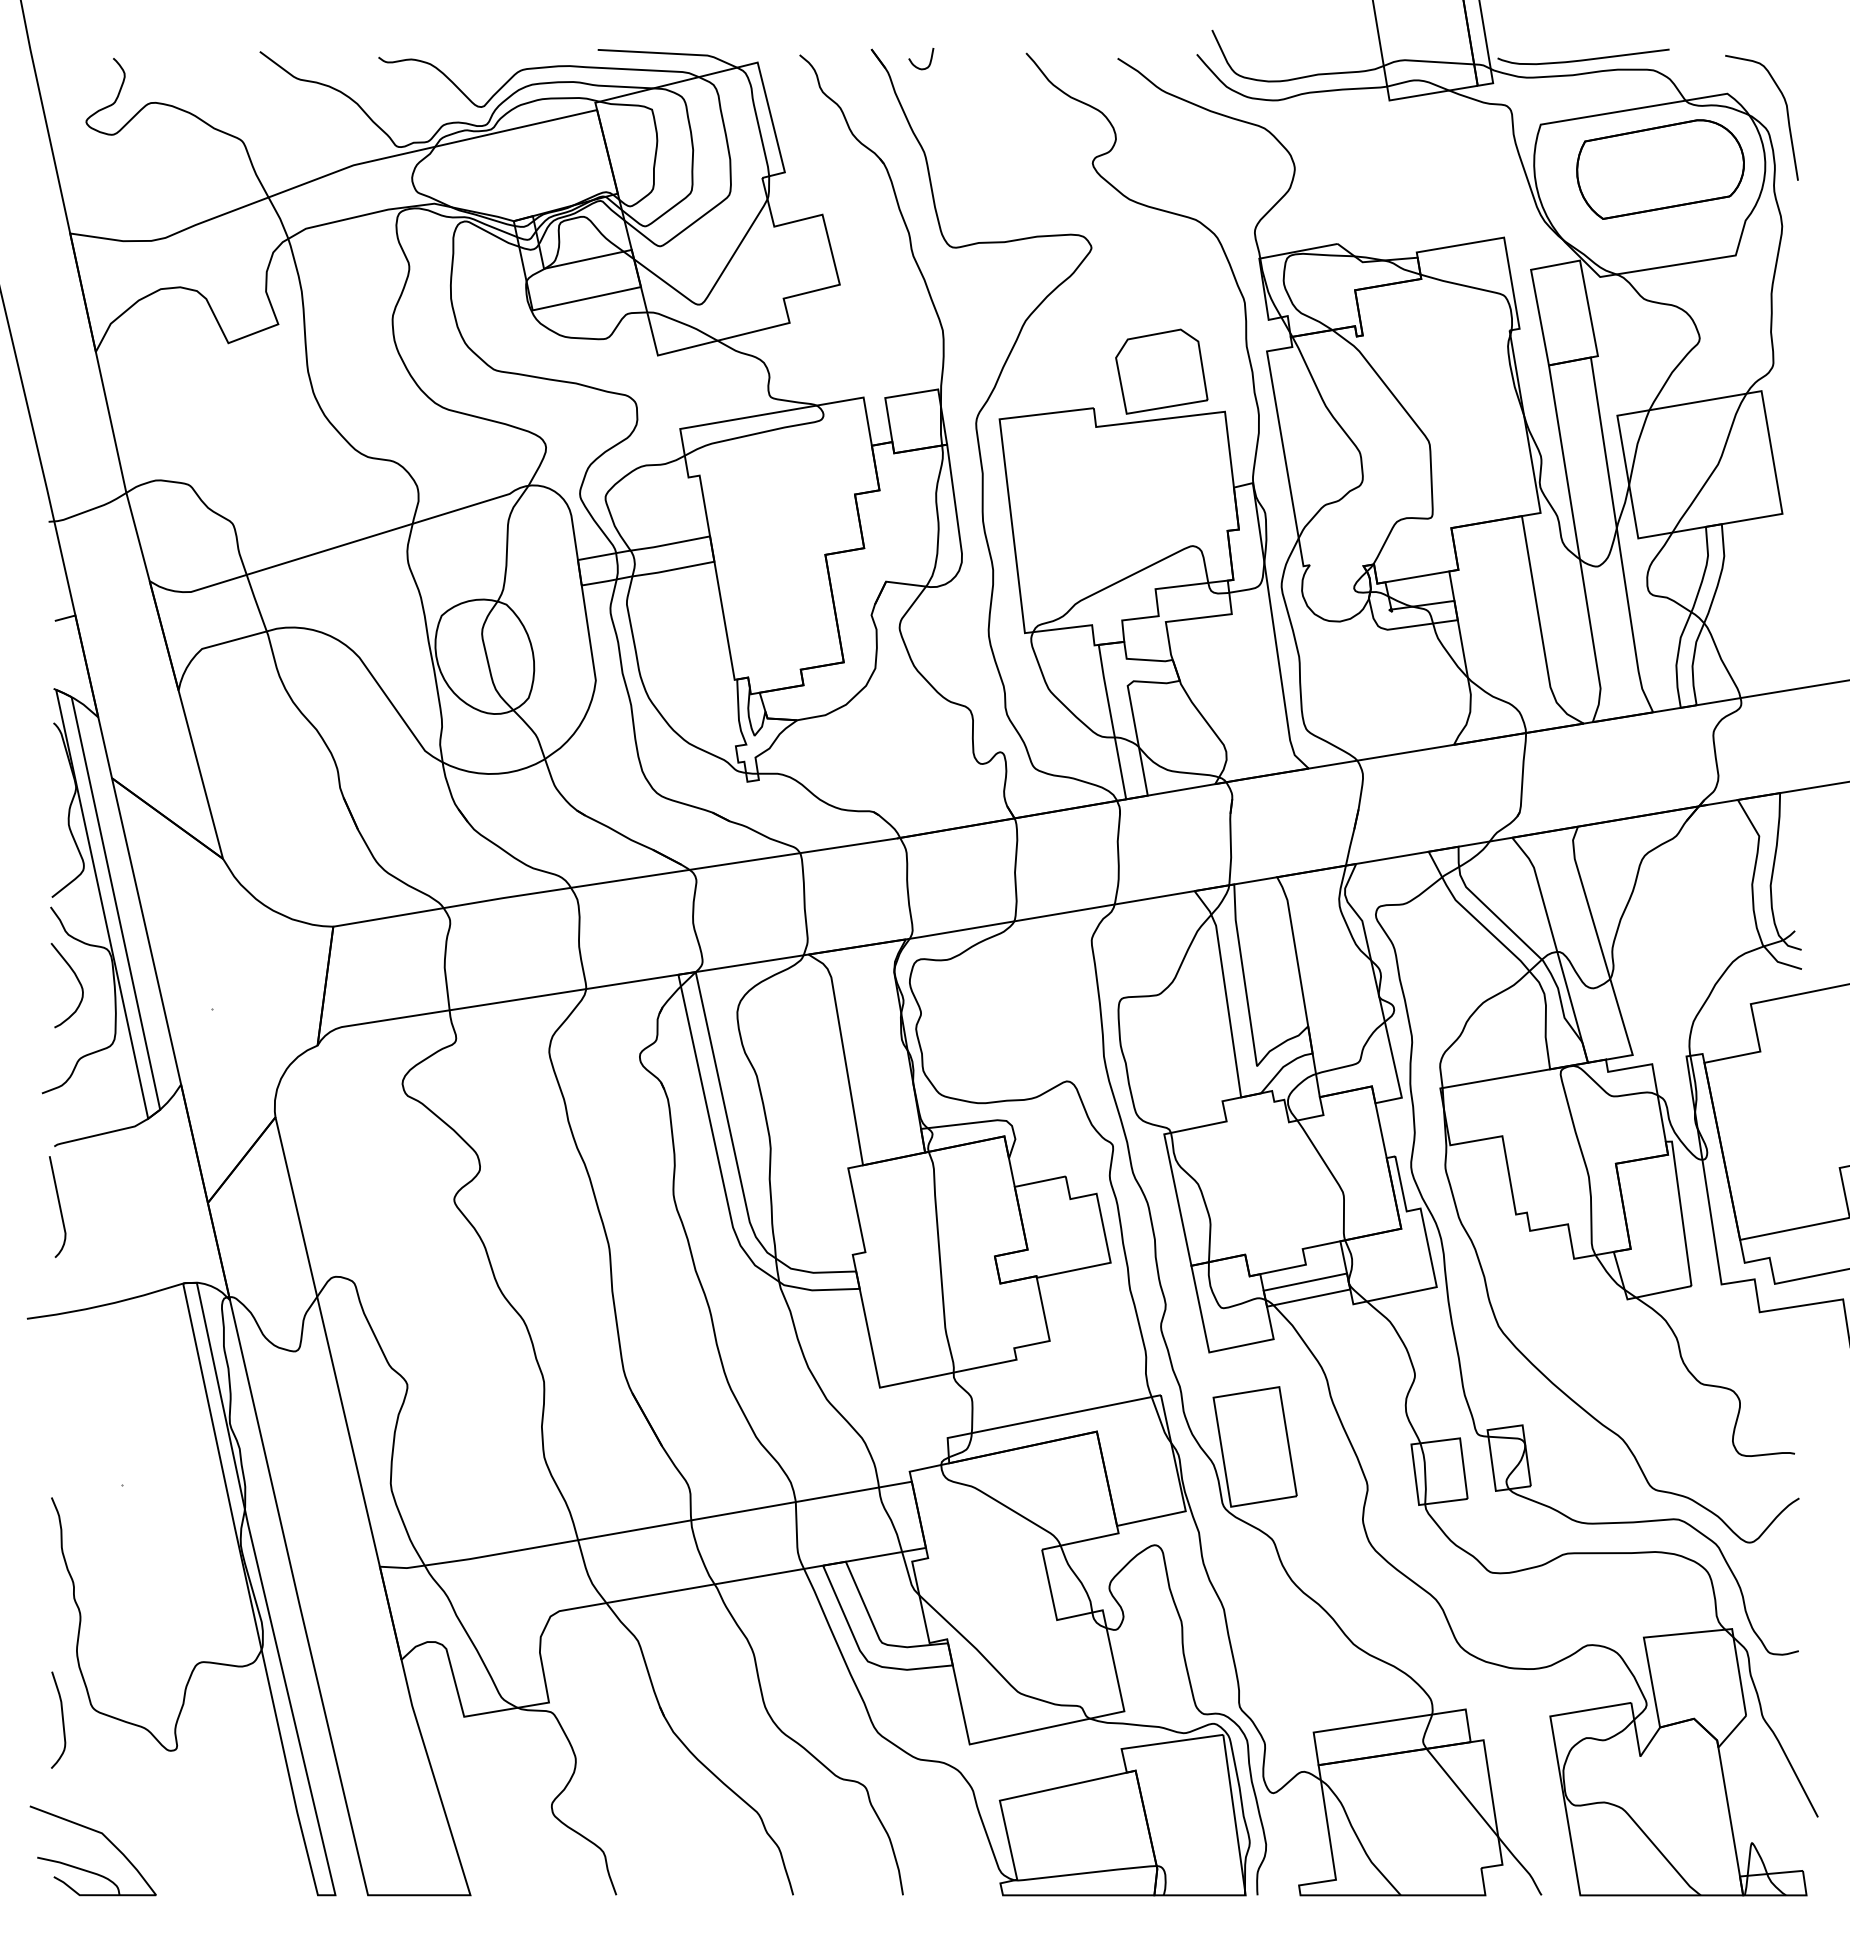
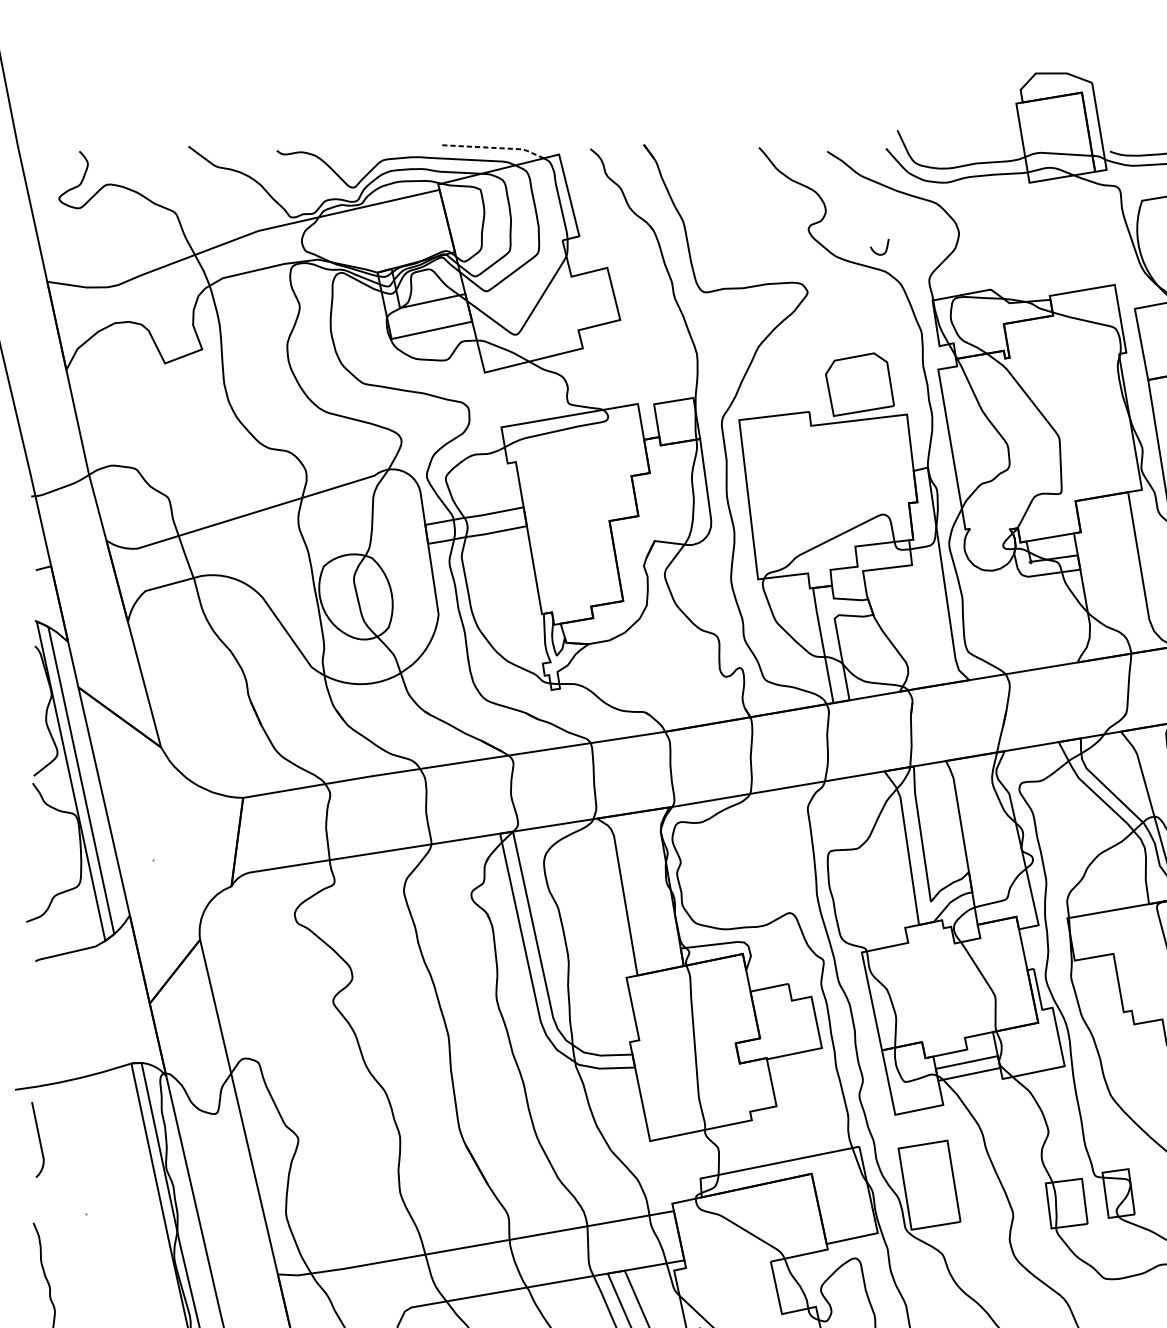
line: (669, 53) -> (493, 147), solid -> dashed
curve: (917, 66) -> (876, 252), moved
curve: (77, 980) -> (52, 837), removed
curve: (58, 1205) -> (38, 1138), moved

